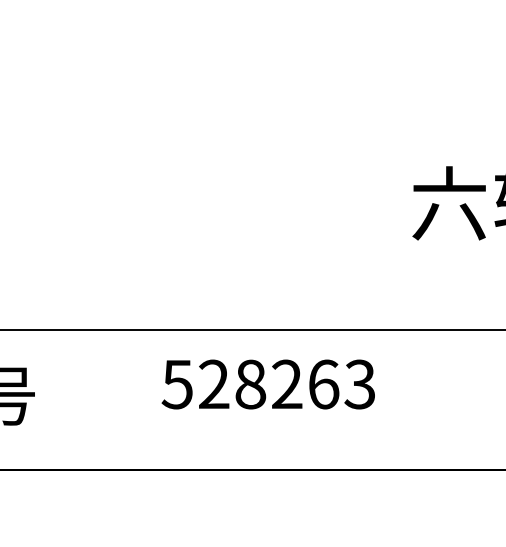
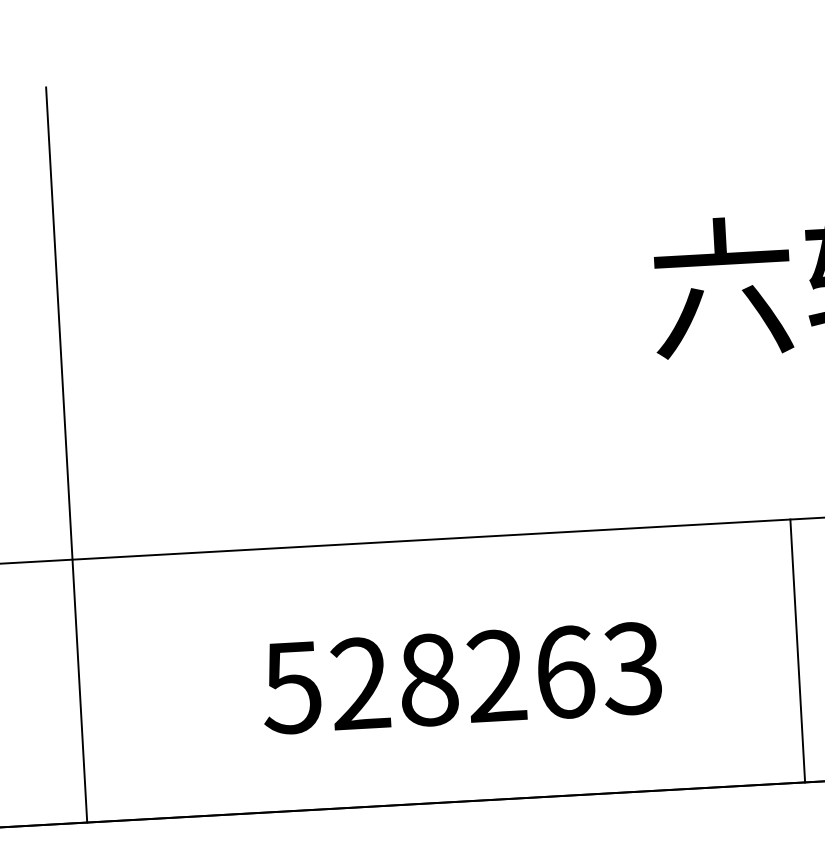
line: (93, 273) -> (65, 455), added
text: (267, 384) -> (460, 678), moved
line: (478, 399) -> (797, 650), added

